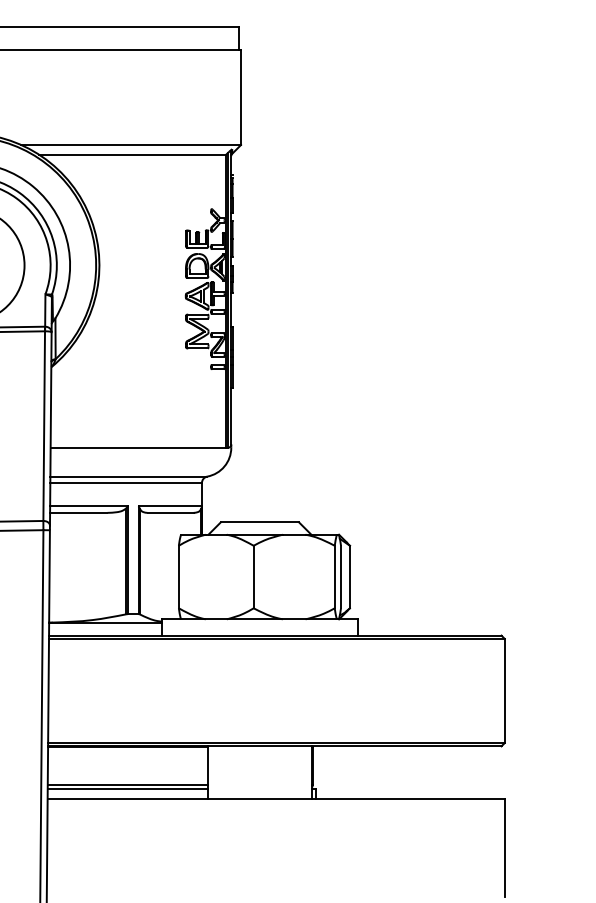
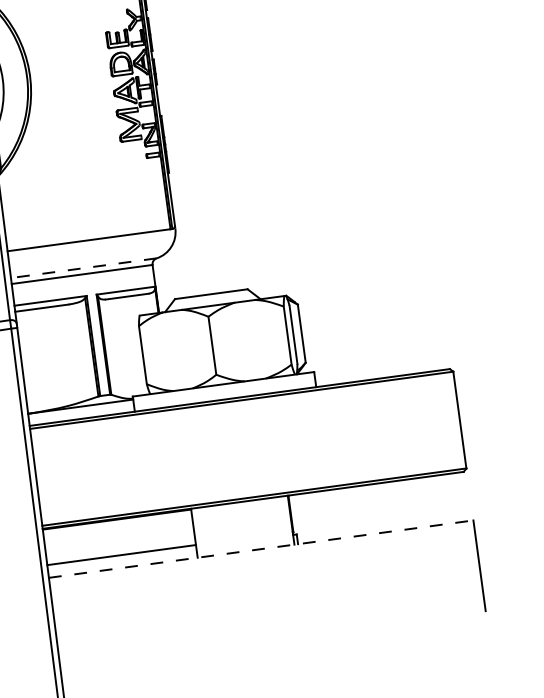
line: (128, 476) -> (83, 268), solid -> dashed
line: (127, 788) -> (121, 558), removed
line: (276, 799) -> (261, 549), solid -> dashed

